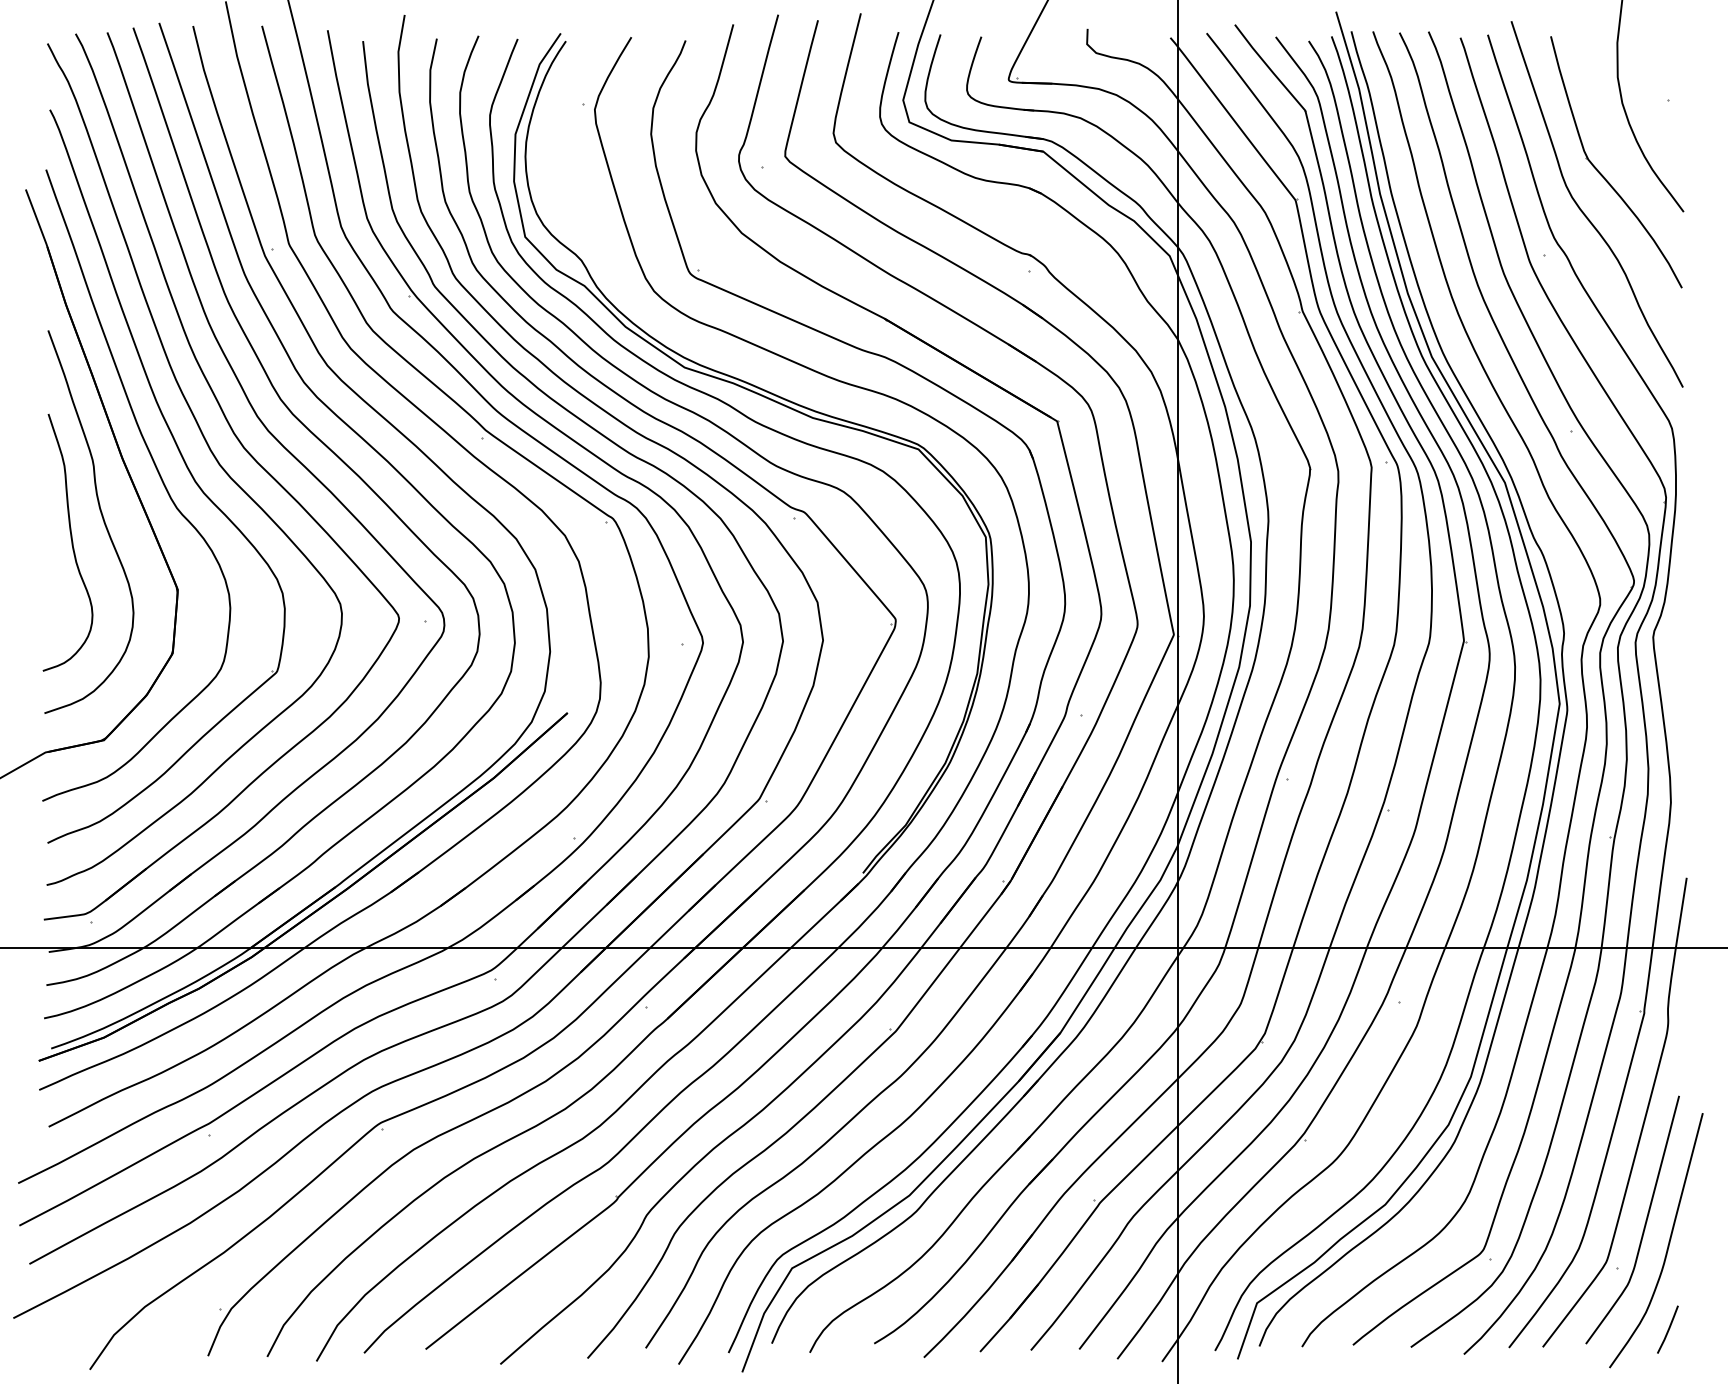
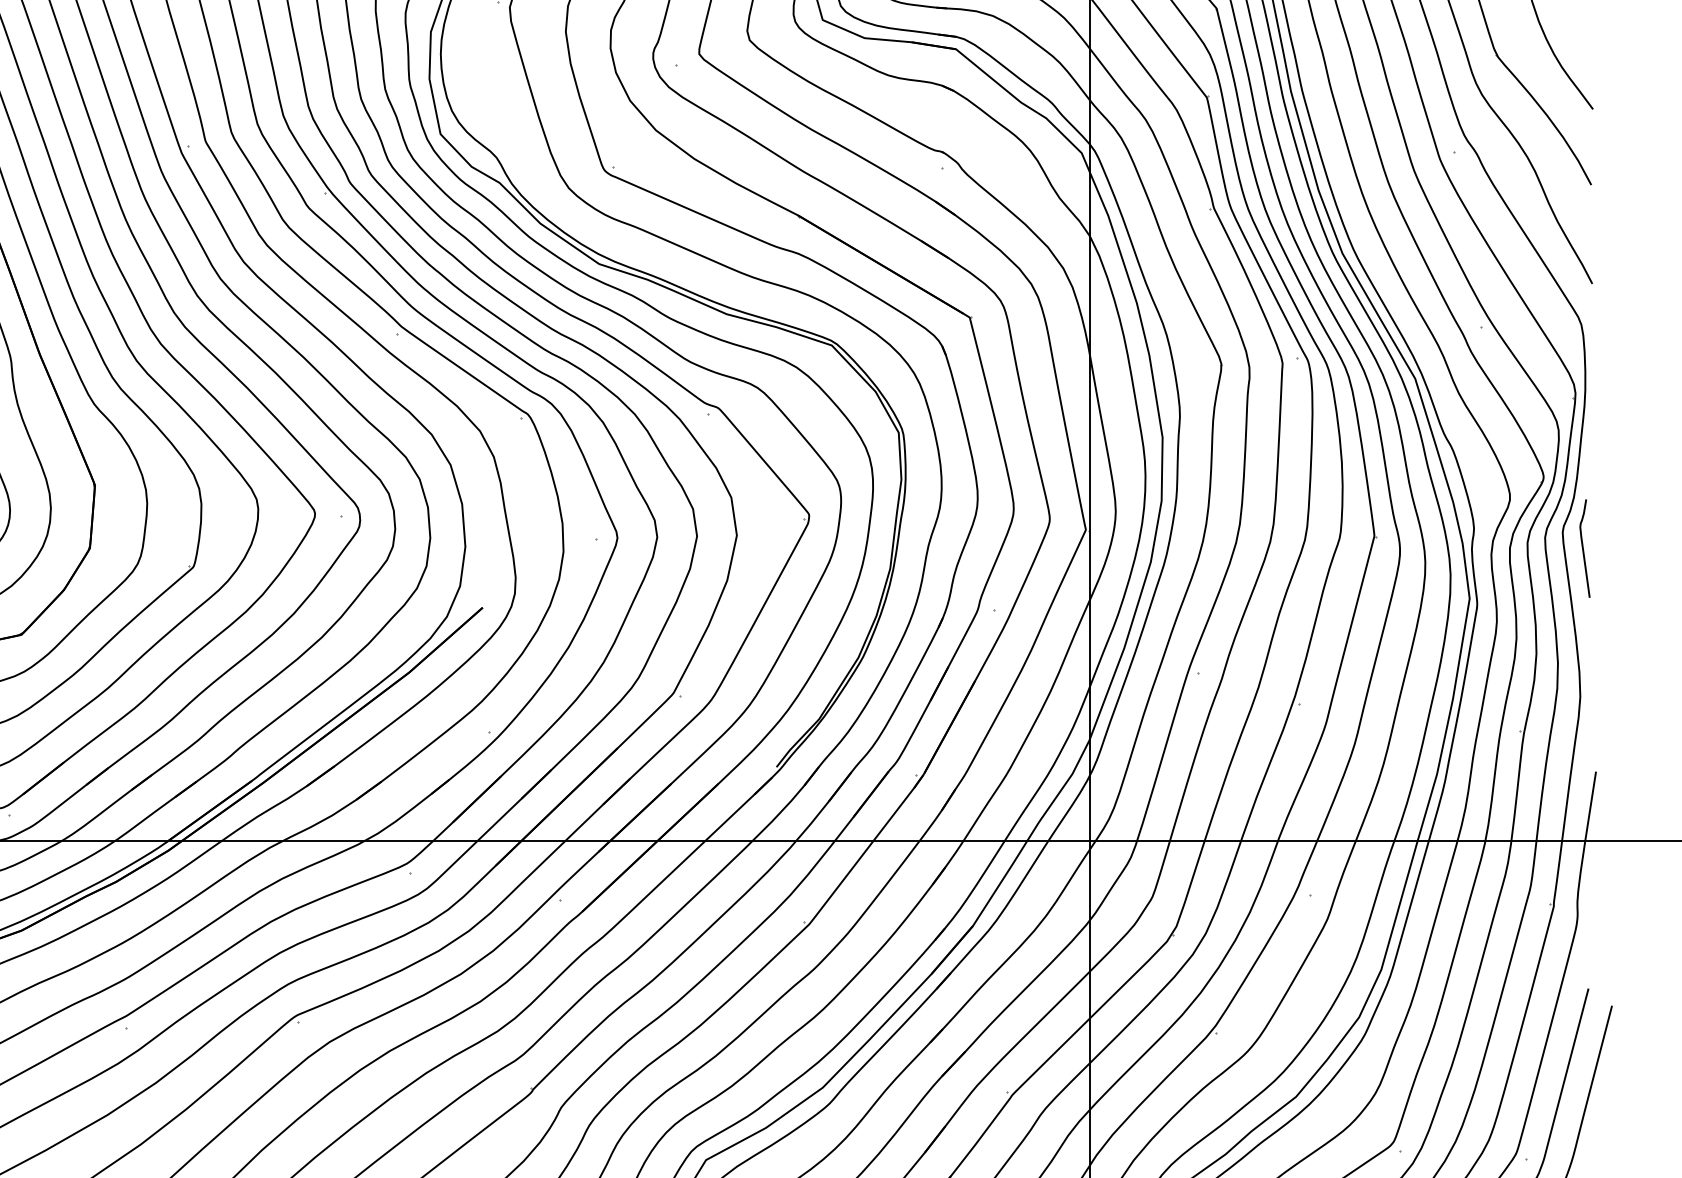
curve: (1674, 653) -> (1583, 548), added

